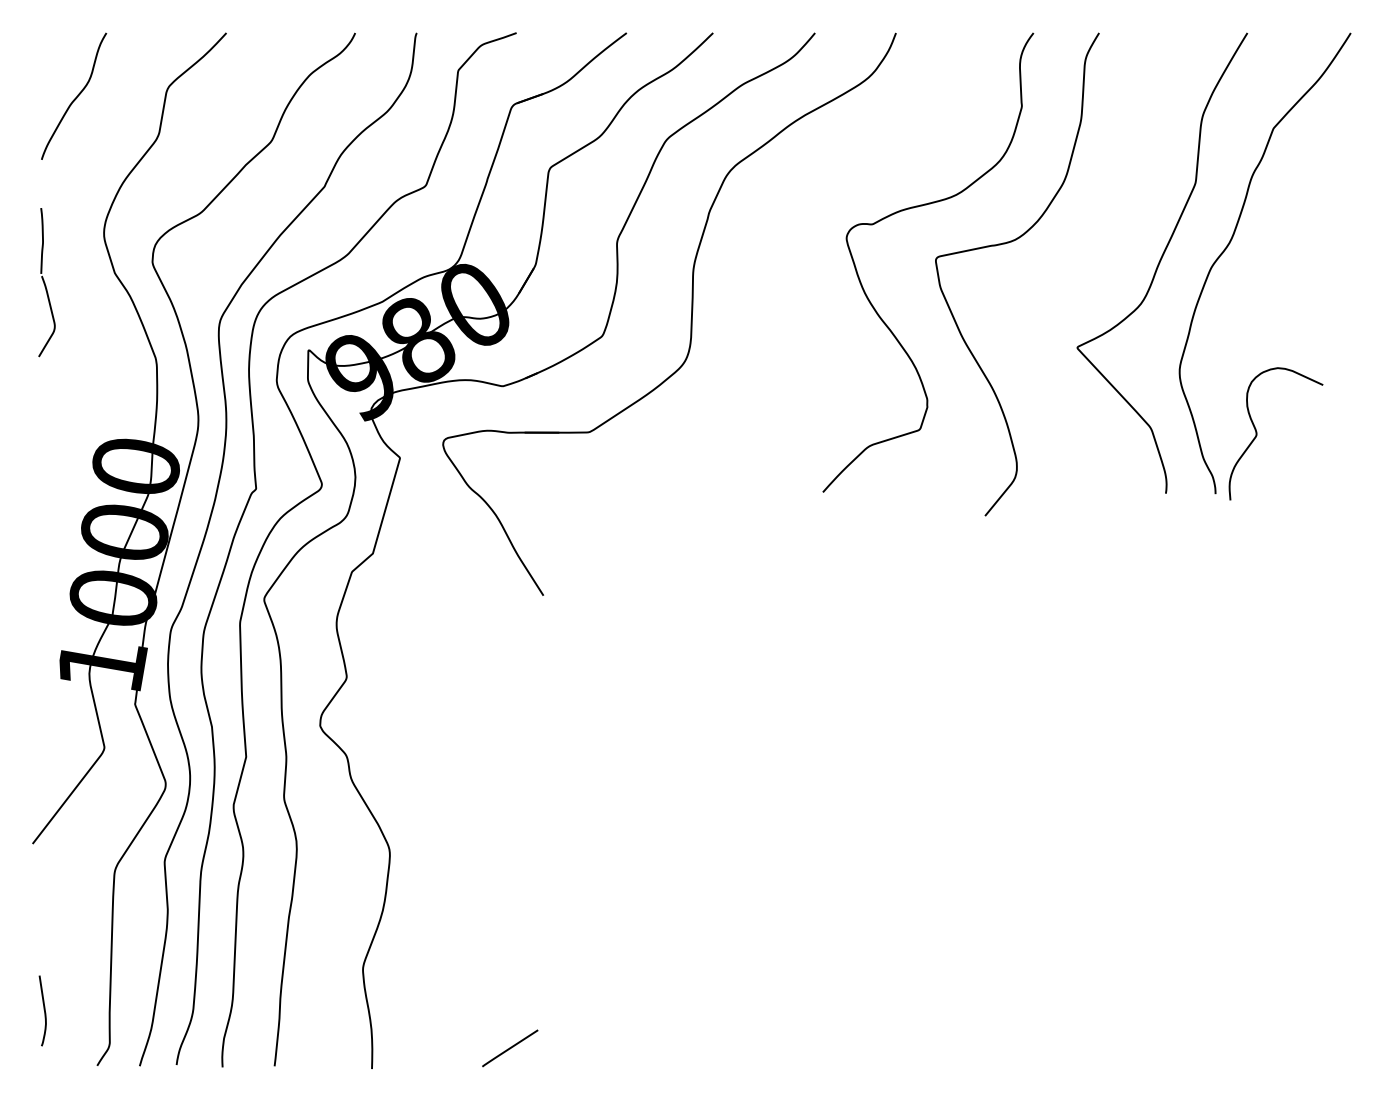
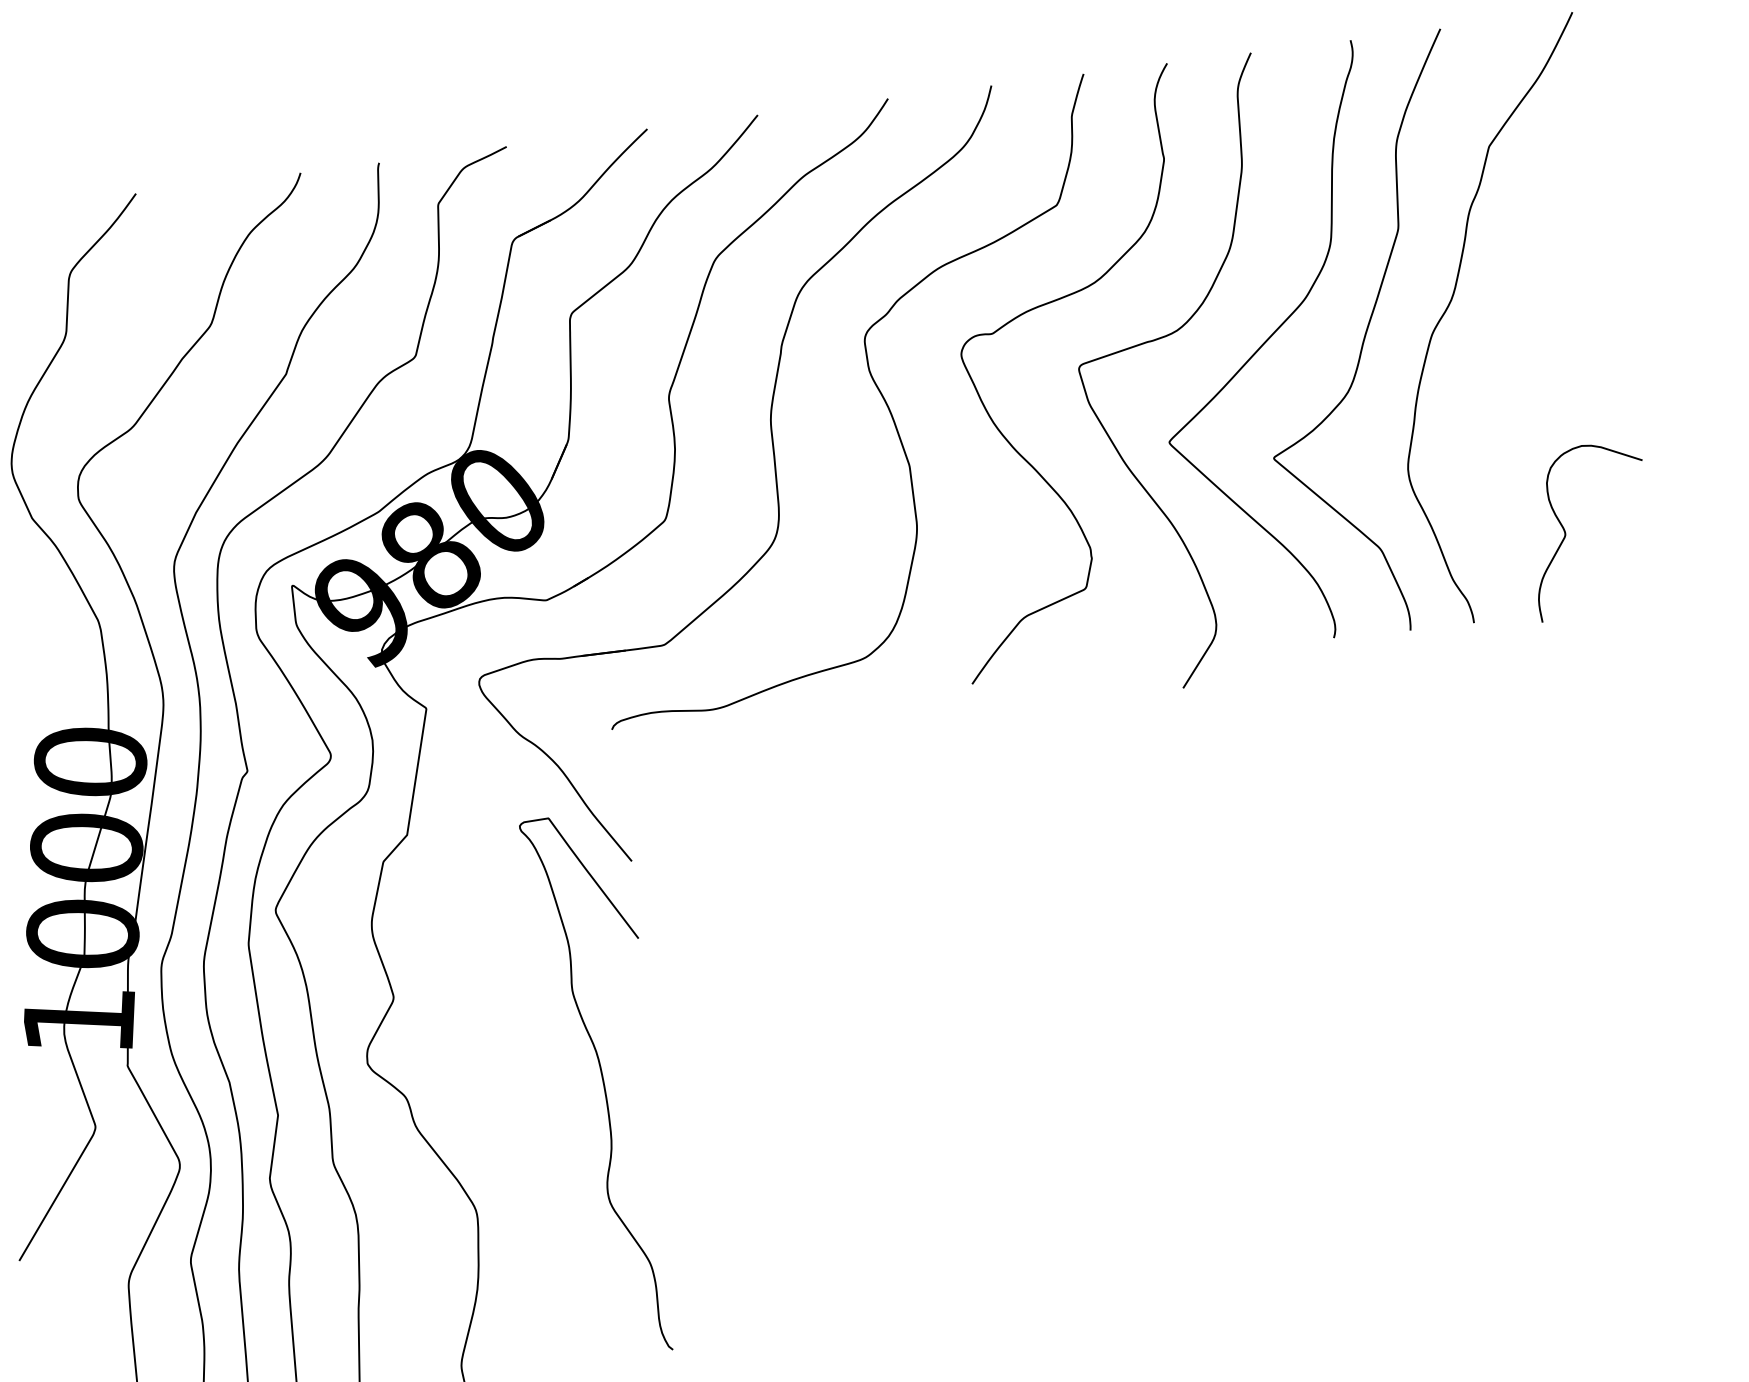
curve: (776, 251) -> (873, 384), added
curve: (1083, 257) -> (1267, 342), added
curve: (1257, 433) -> (1566, 532), moved
curve: (500, 764) -> (604, 1083), added

